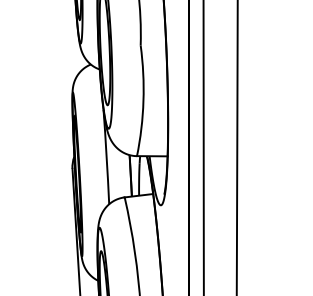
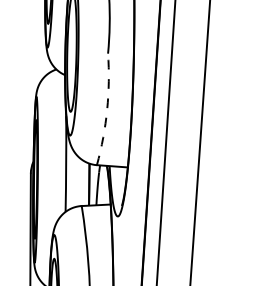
arc: (143, 101) -> (107, 110), solid -> dashed

